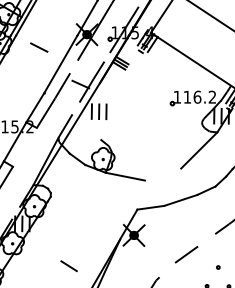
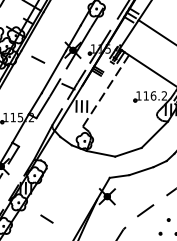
line: (131, 89) -> (105, 90), added
line: (163, 173) -> (128, 151), added
line: (68, 265) -> (46, 218), moved

